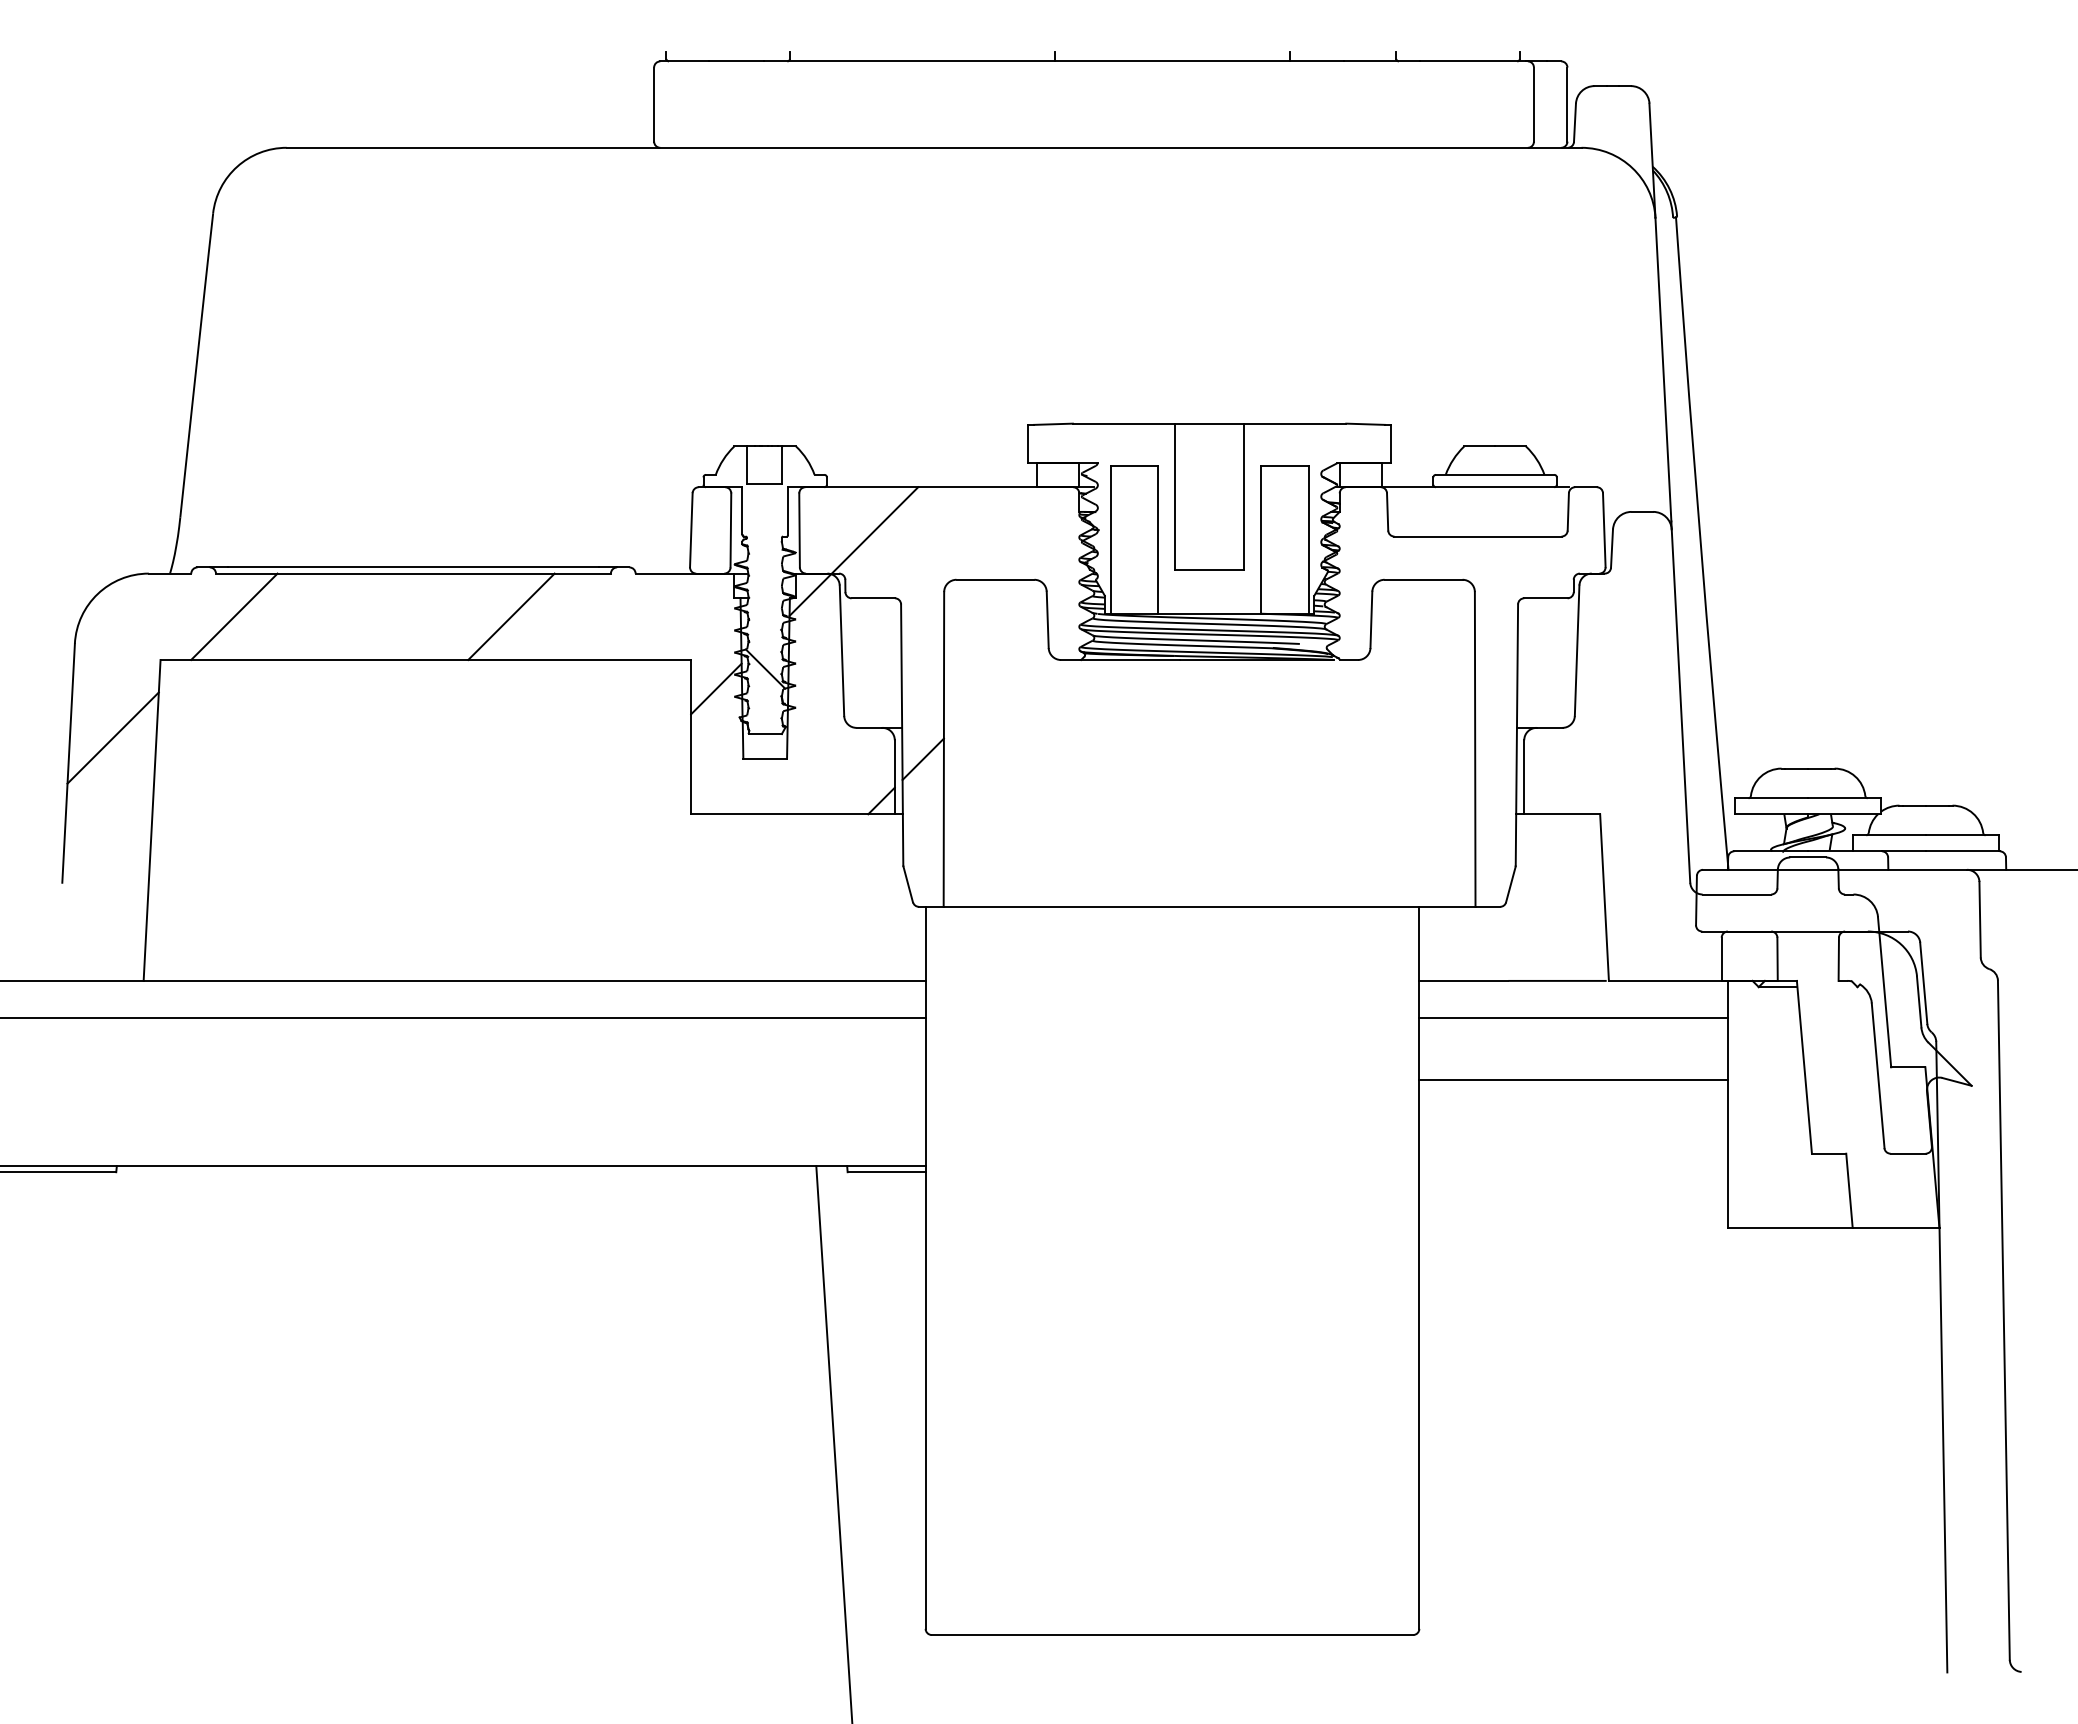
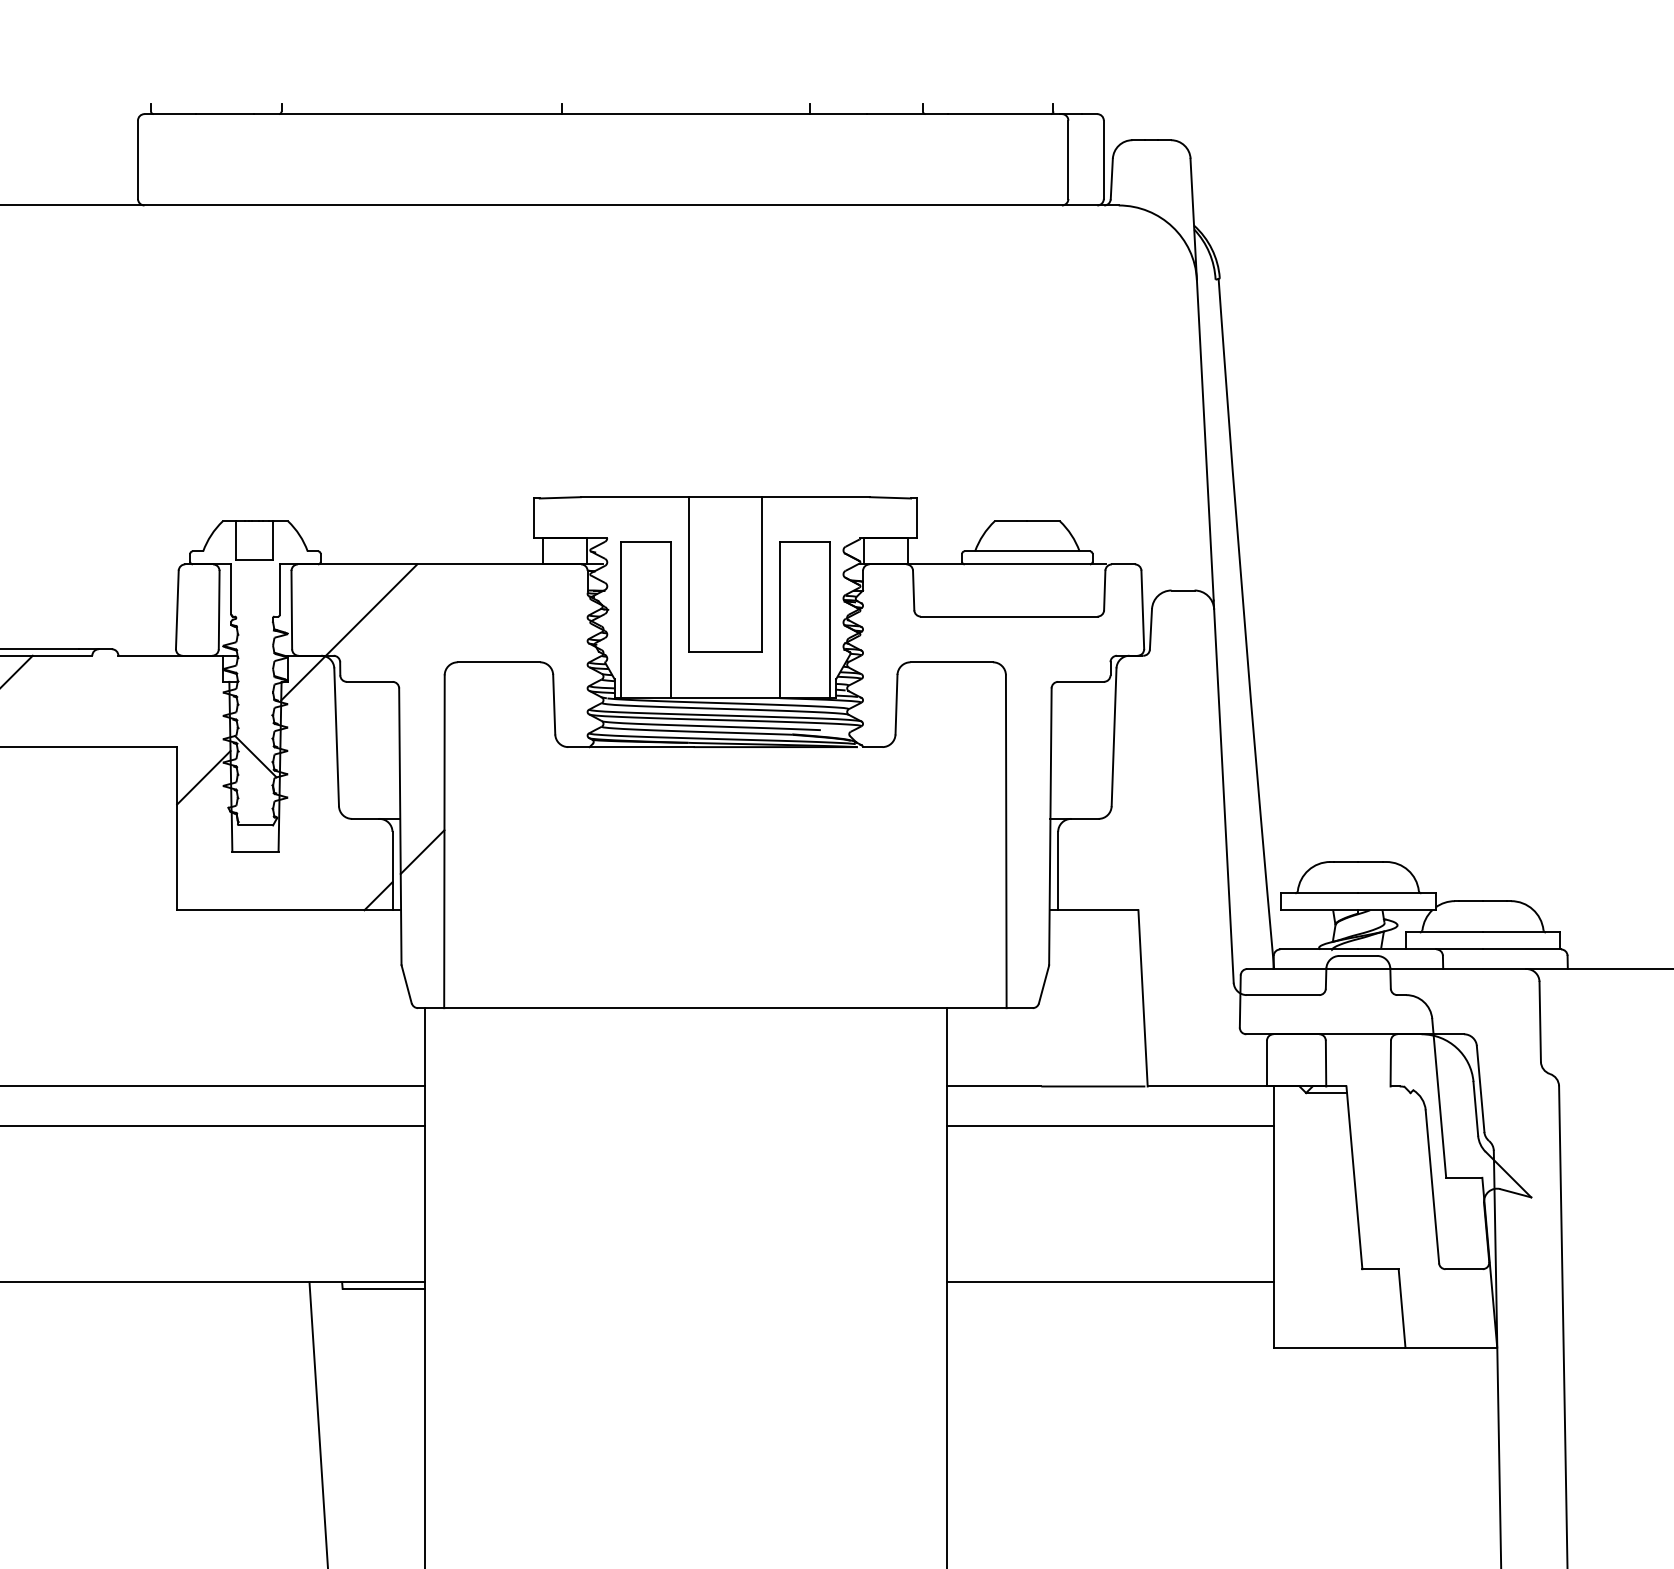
line: (1573, 1080) -> (1110, 1282), moved

